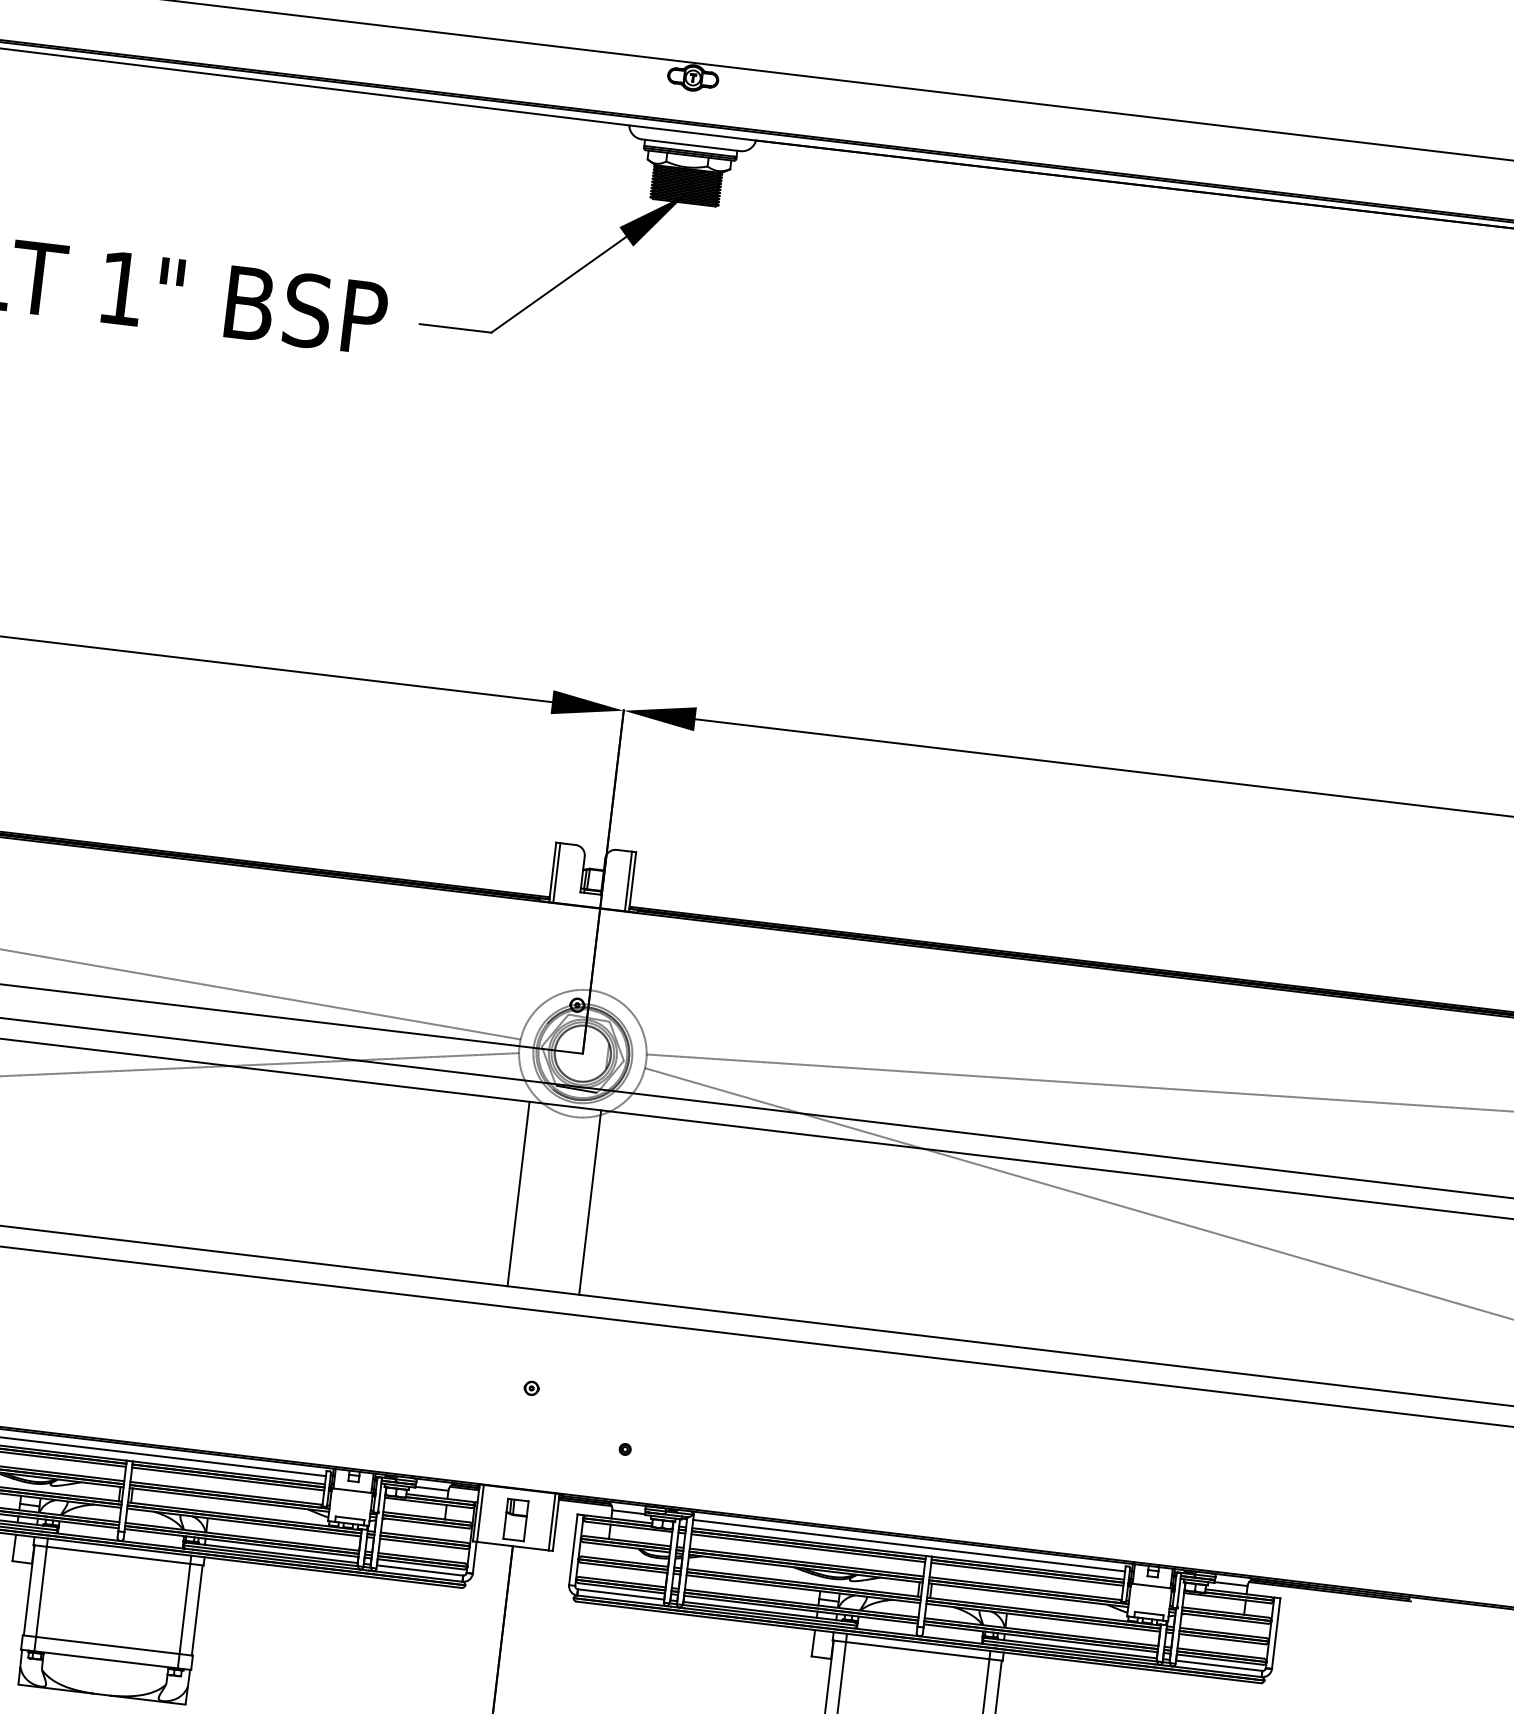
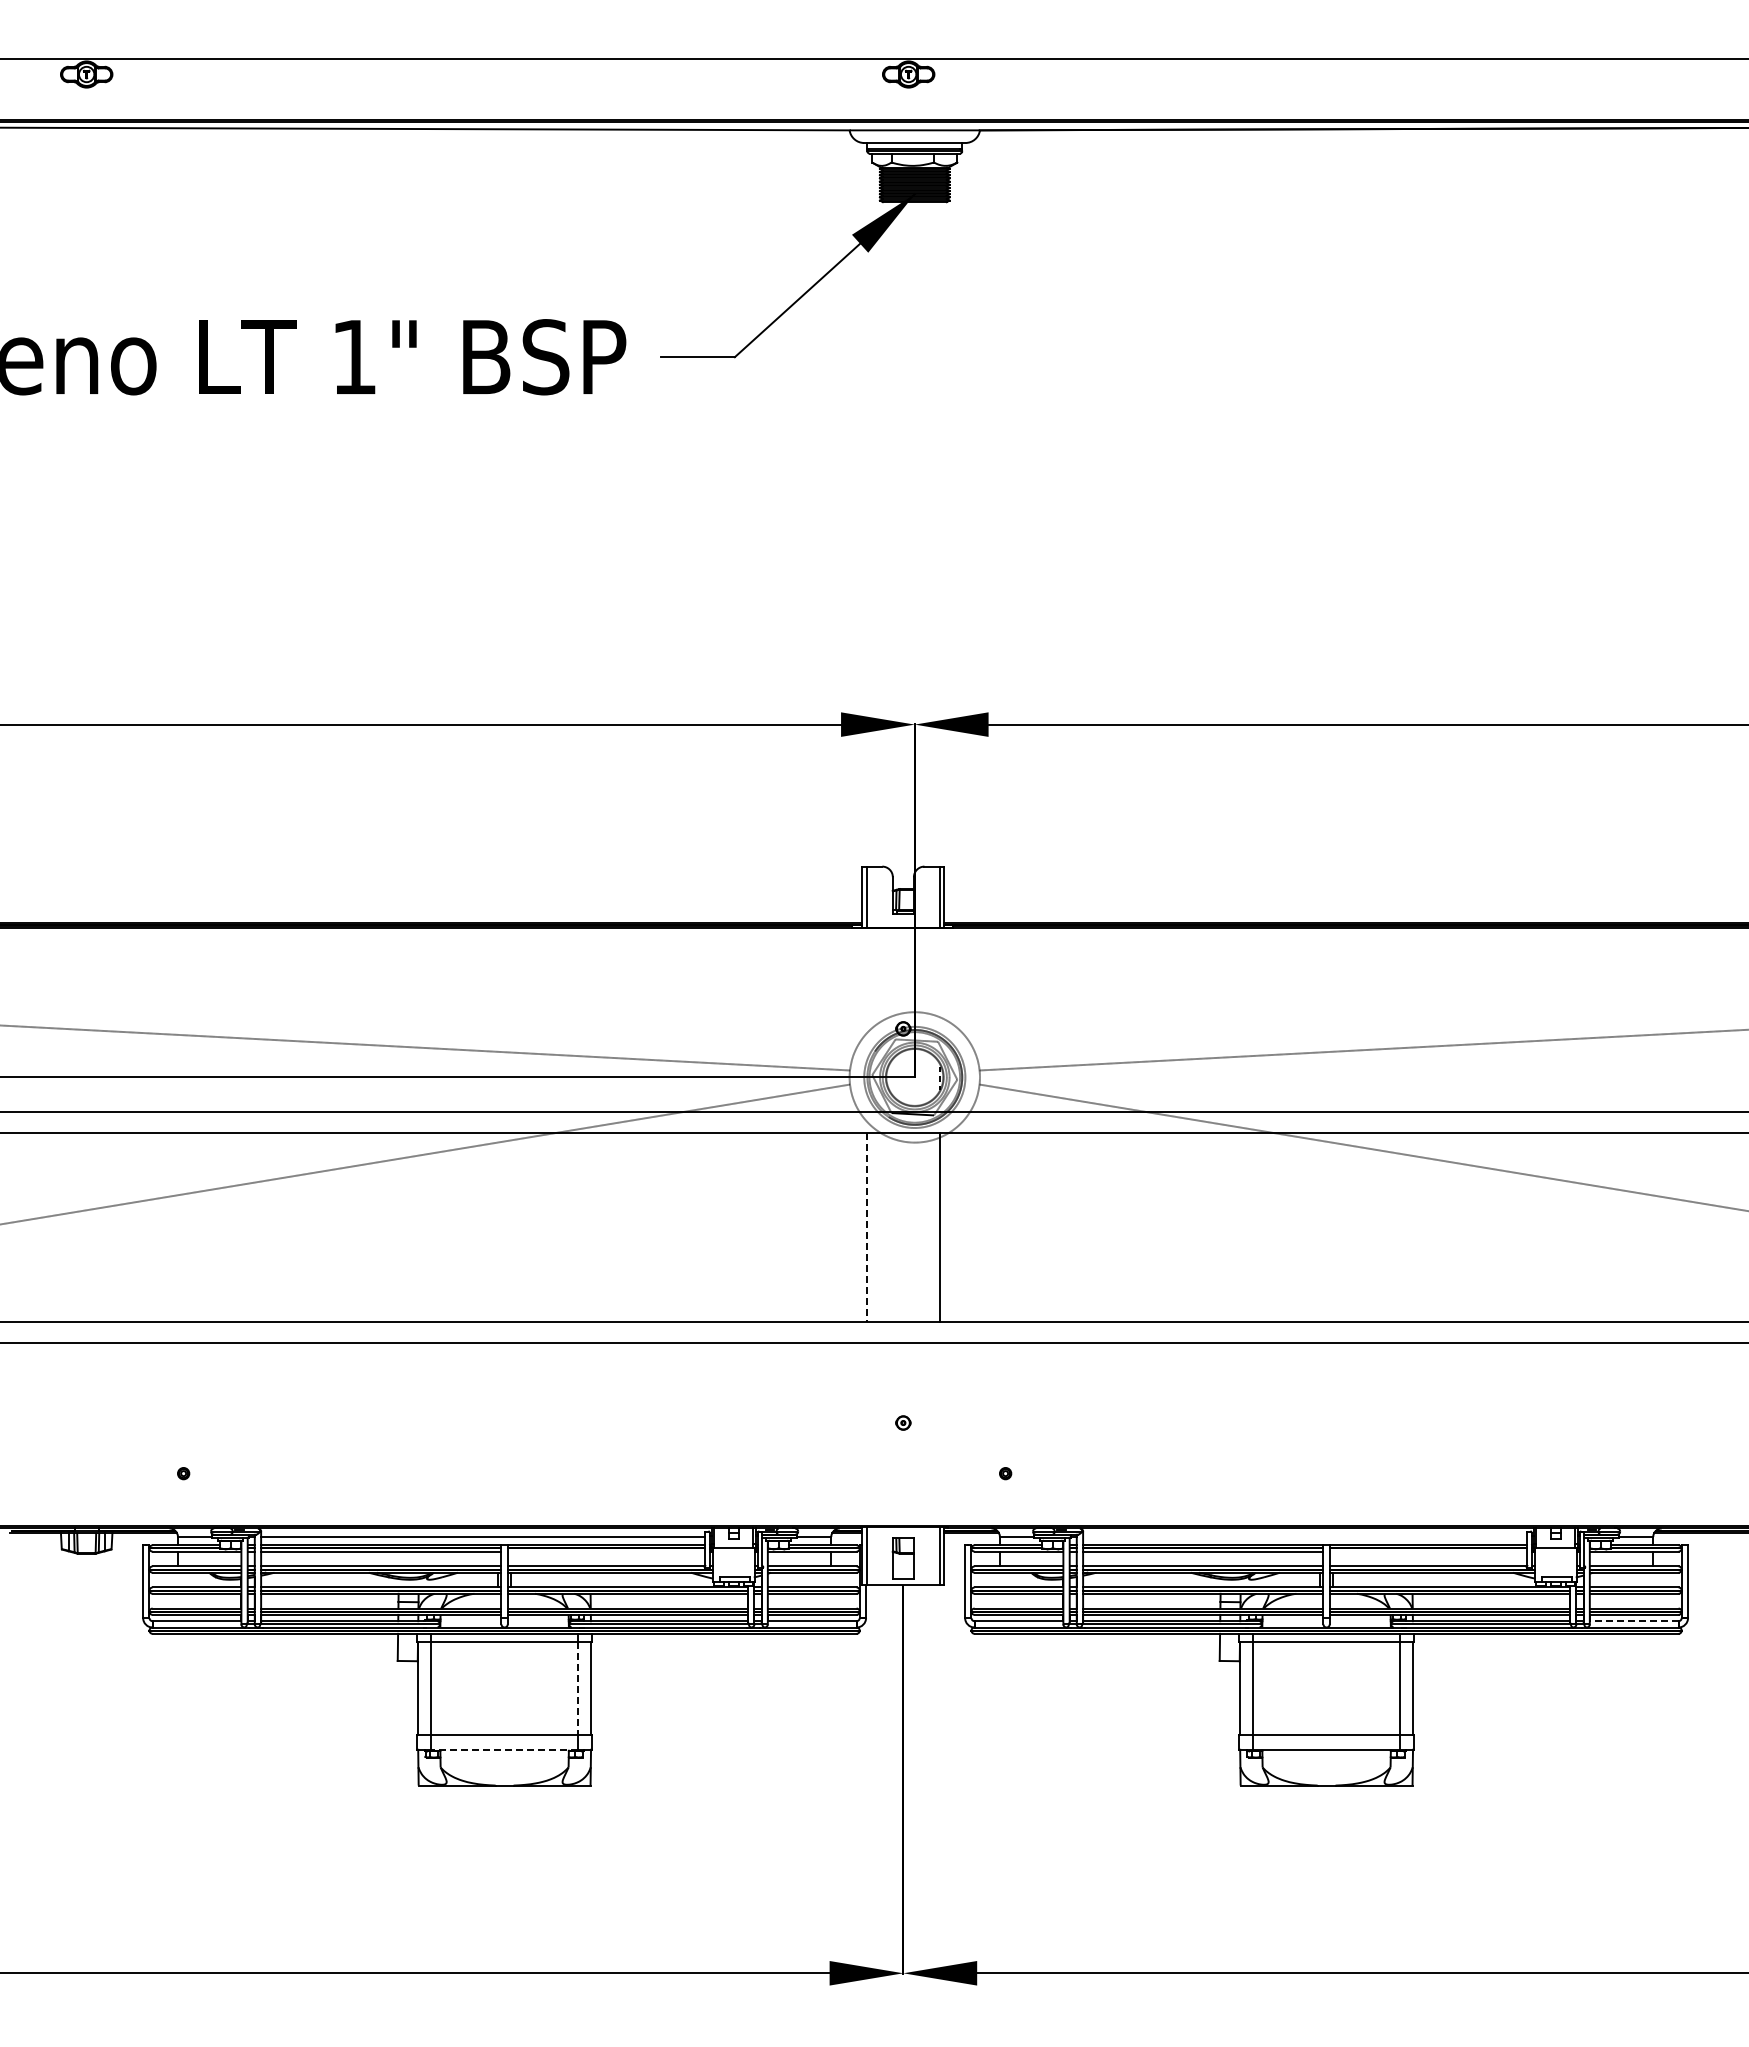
line: (518, 1194) -> (866, 1227), solid -> dashed
line: (228, 1478) -> (606, 1551), removed
line: (909, 1545) -> (1305, 1536), removed
line: (1027, 1574) -> (1428, 1551), removed
line: (184, 1609) -> (578, 1689), solid -> dashed
line: (106, 1659) -> (504, 1749), solid -> dashed
line: (1218, 1666) -> (1633, 1621), solid -> dashed

